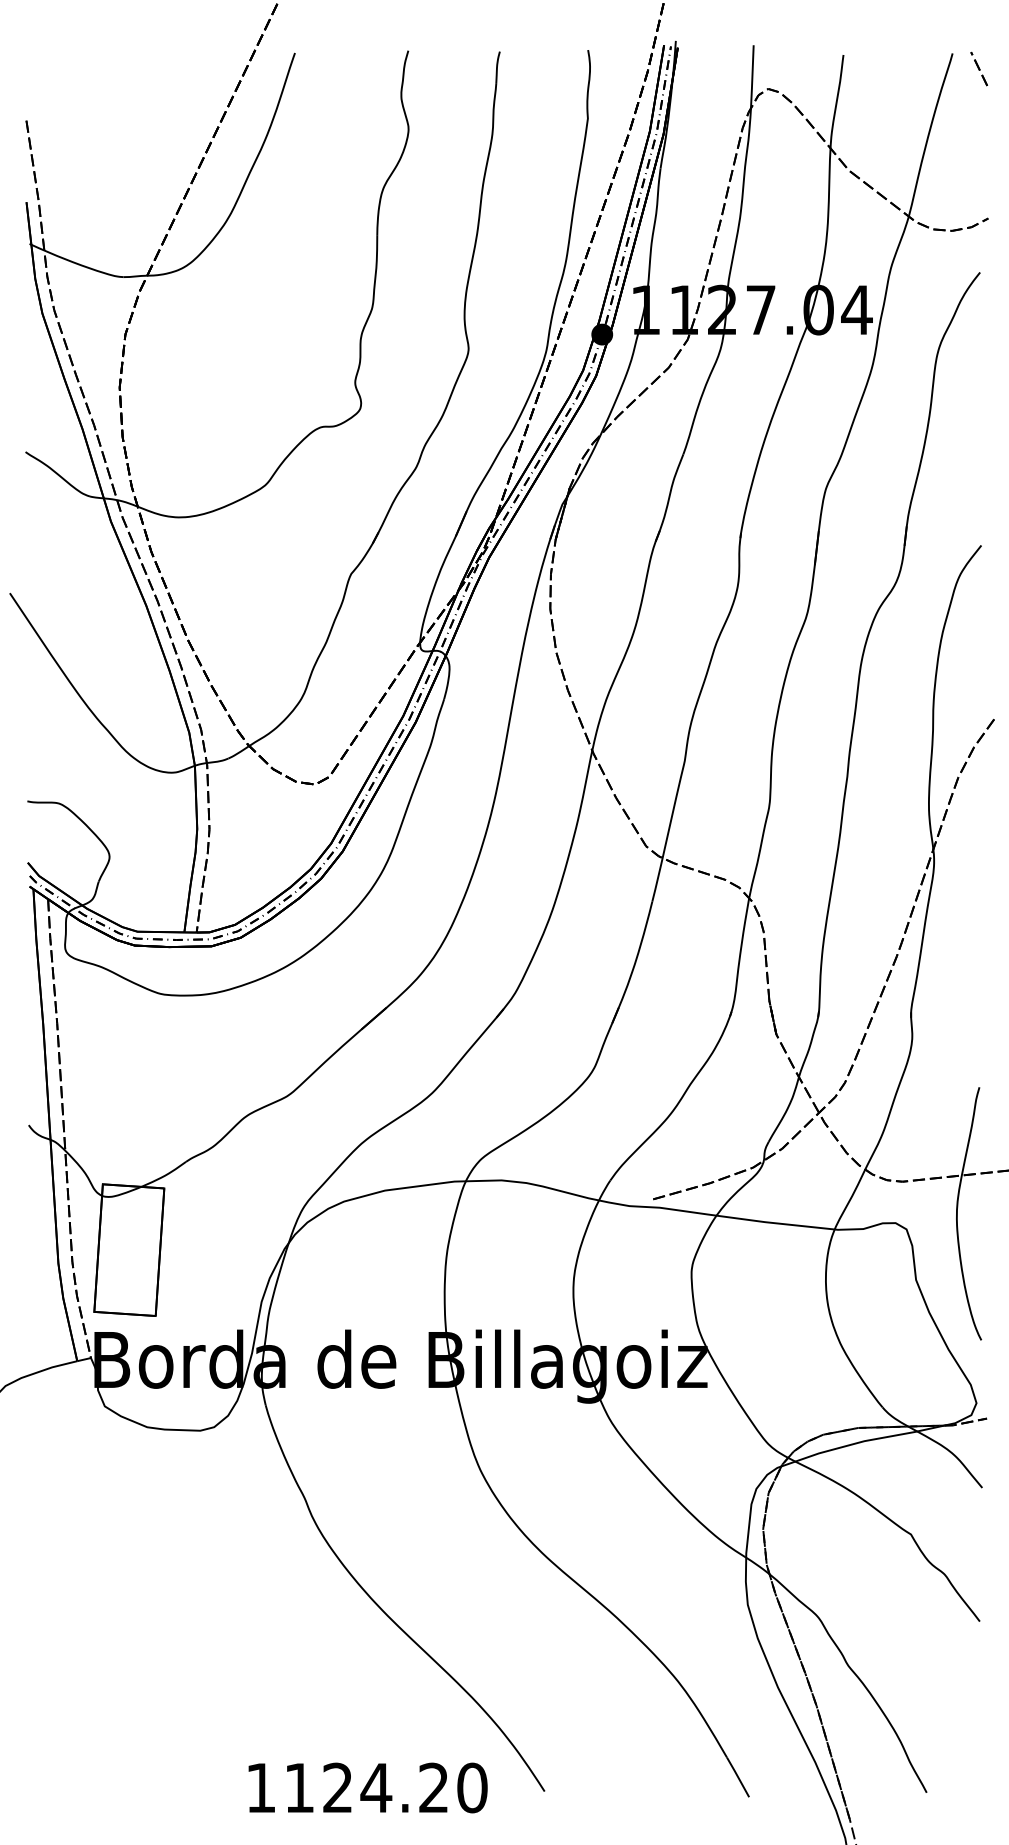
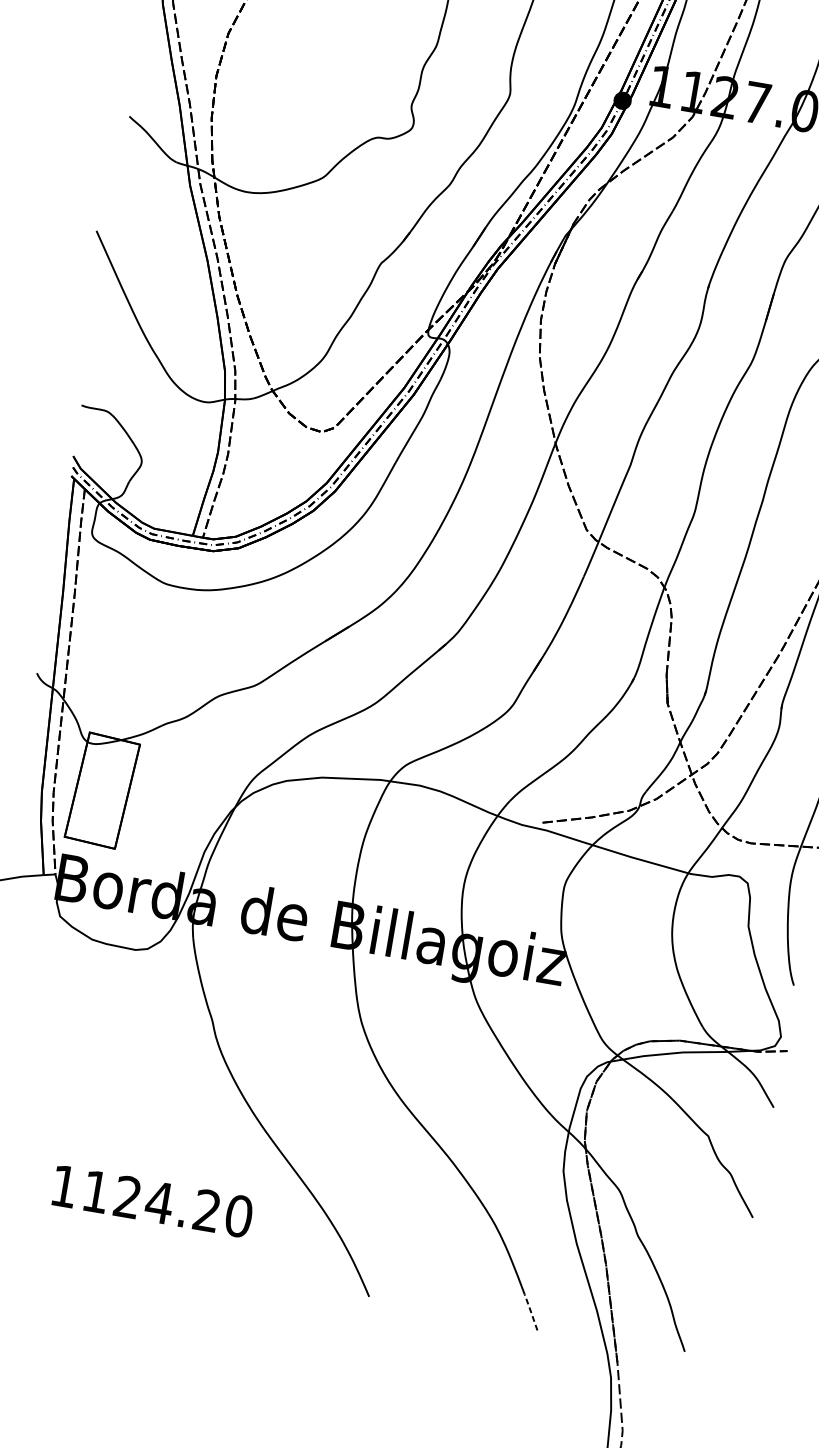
line: (737, 1776) -> (530, 1311), solid -> dashed
text: (367, 1787) -> (152, 1201), moved

